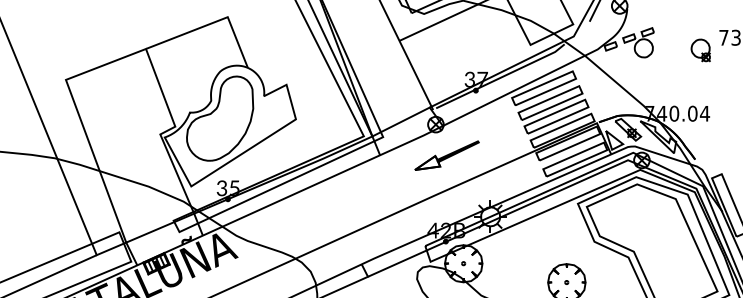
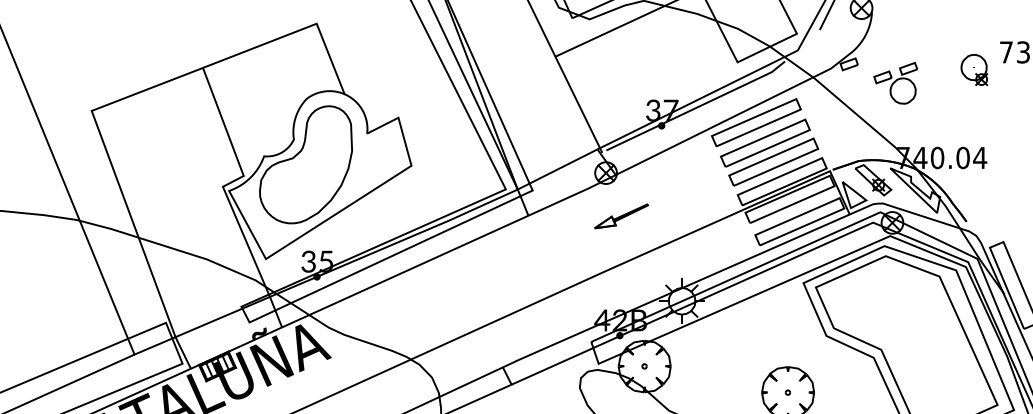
part: (638, 42) -> (895, 82), moved
part: (447, 155) -> (621, 216), size x0.6

